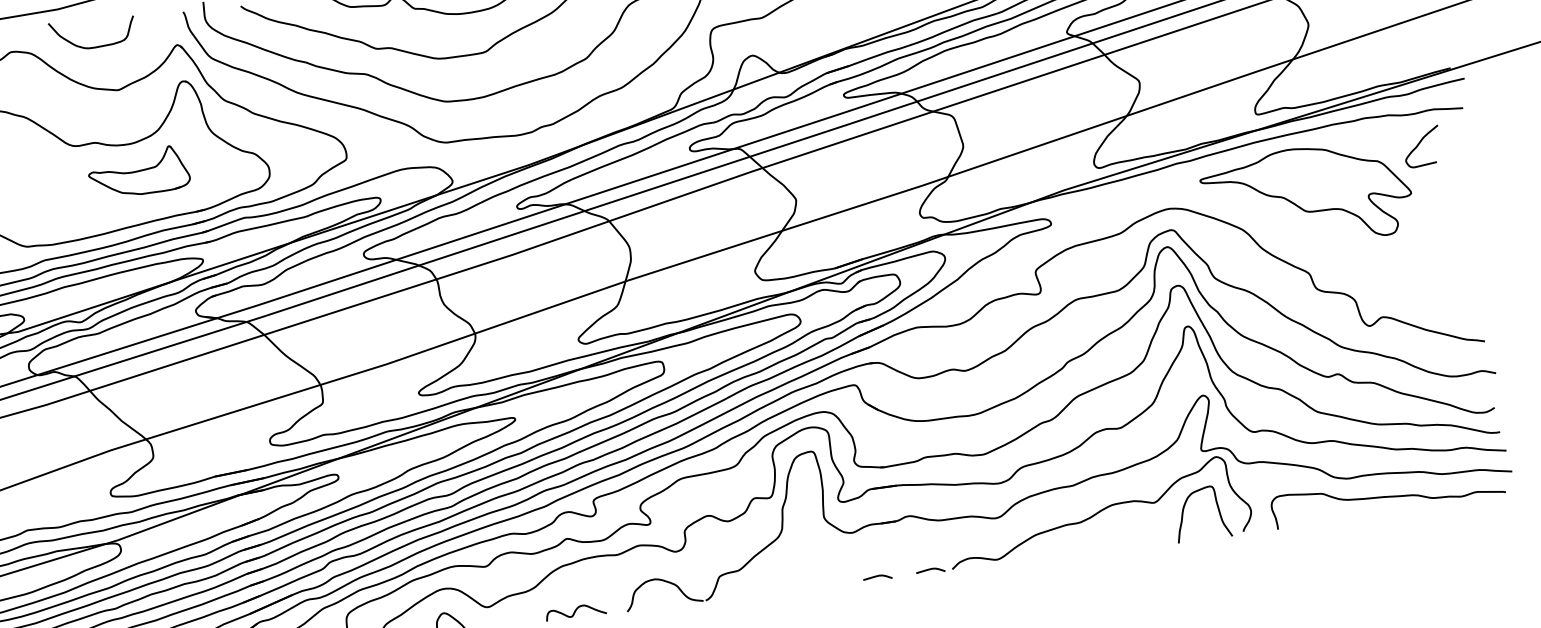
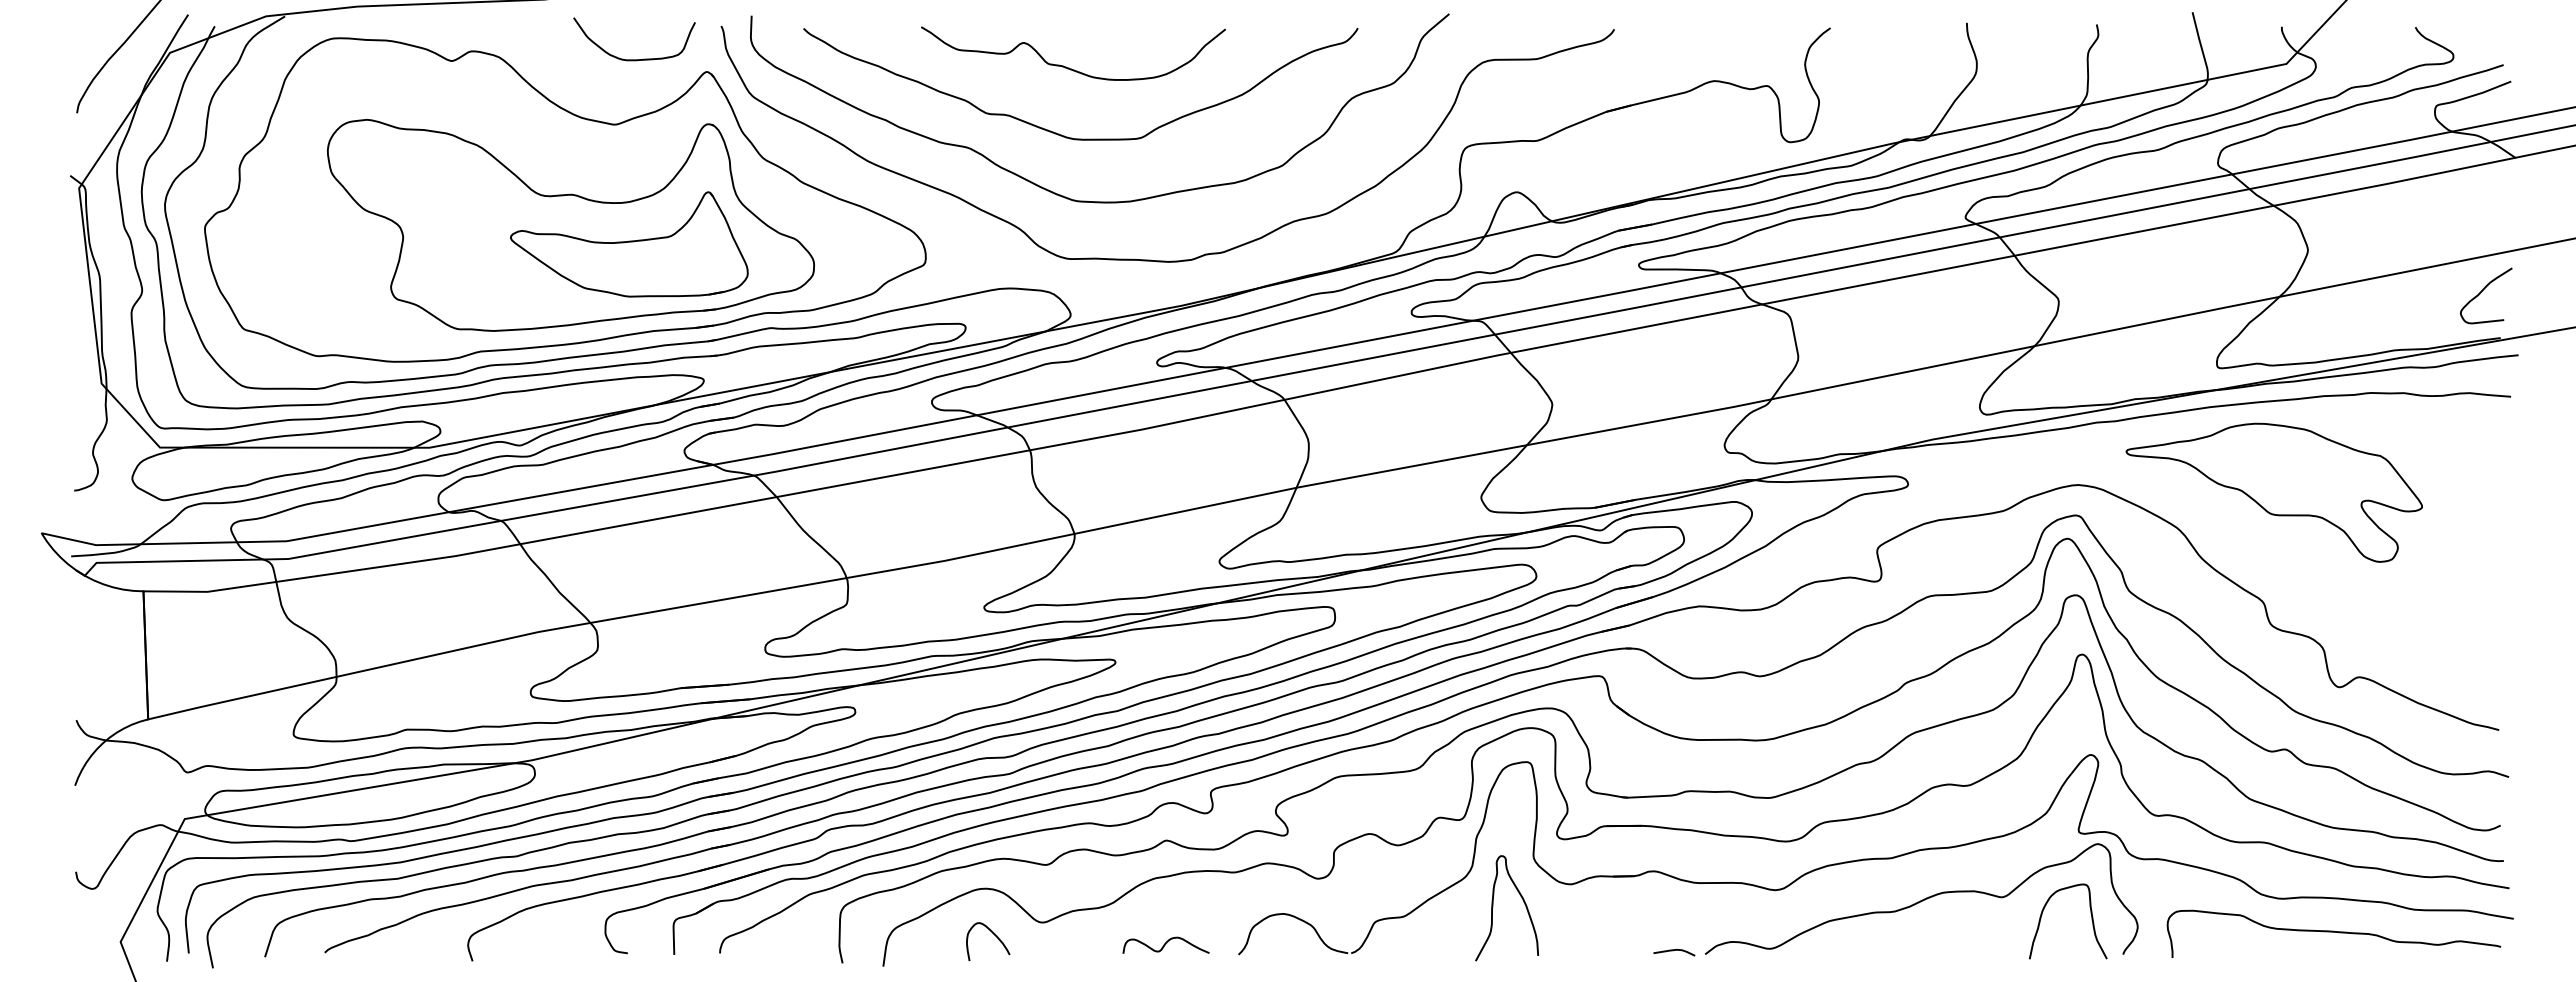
curve: (94, 47) -> (634, 59), moved
curve: (1419, 144) -> (2482, 291), moved
part: (138, 172) -> (629, 244), size x1.67
curve: (800, 555) -> (1493, 907), added
curve: (877, 577) -> (1597, 951), removed

